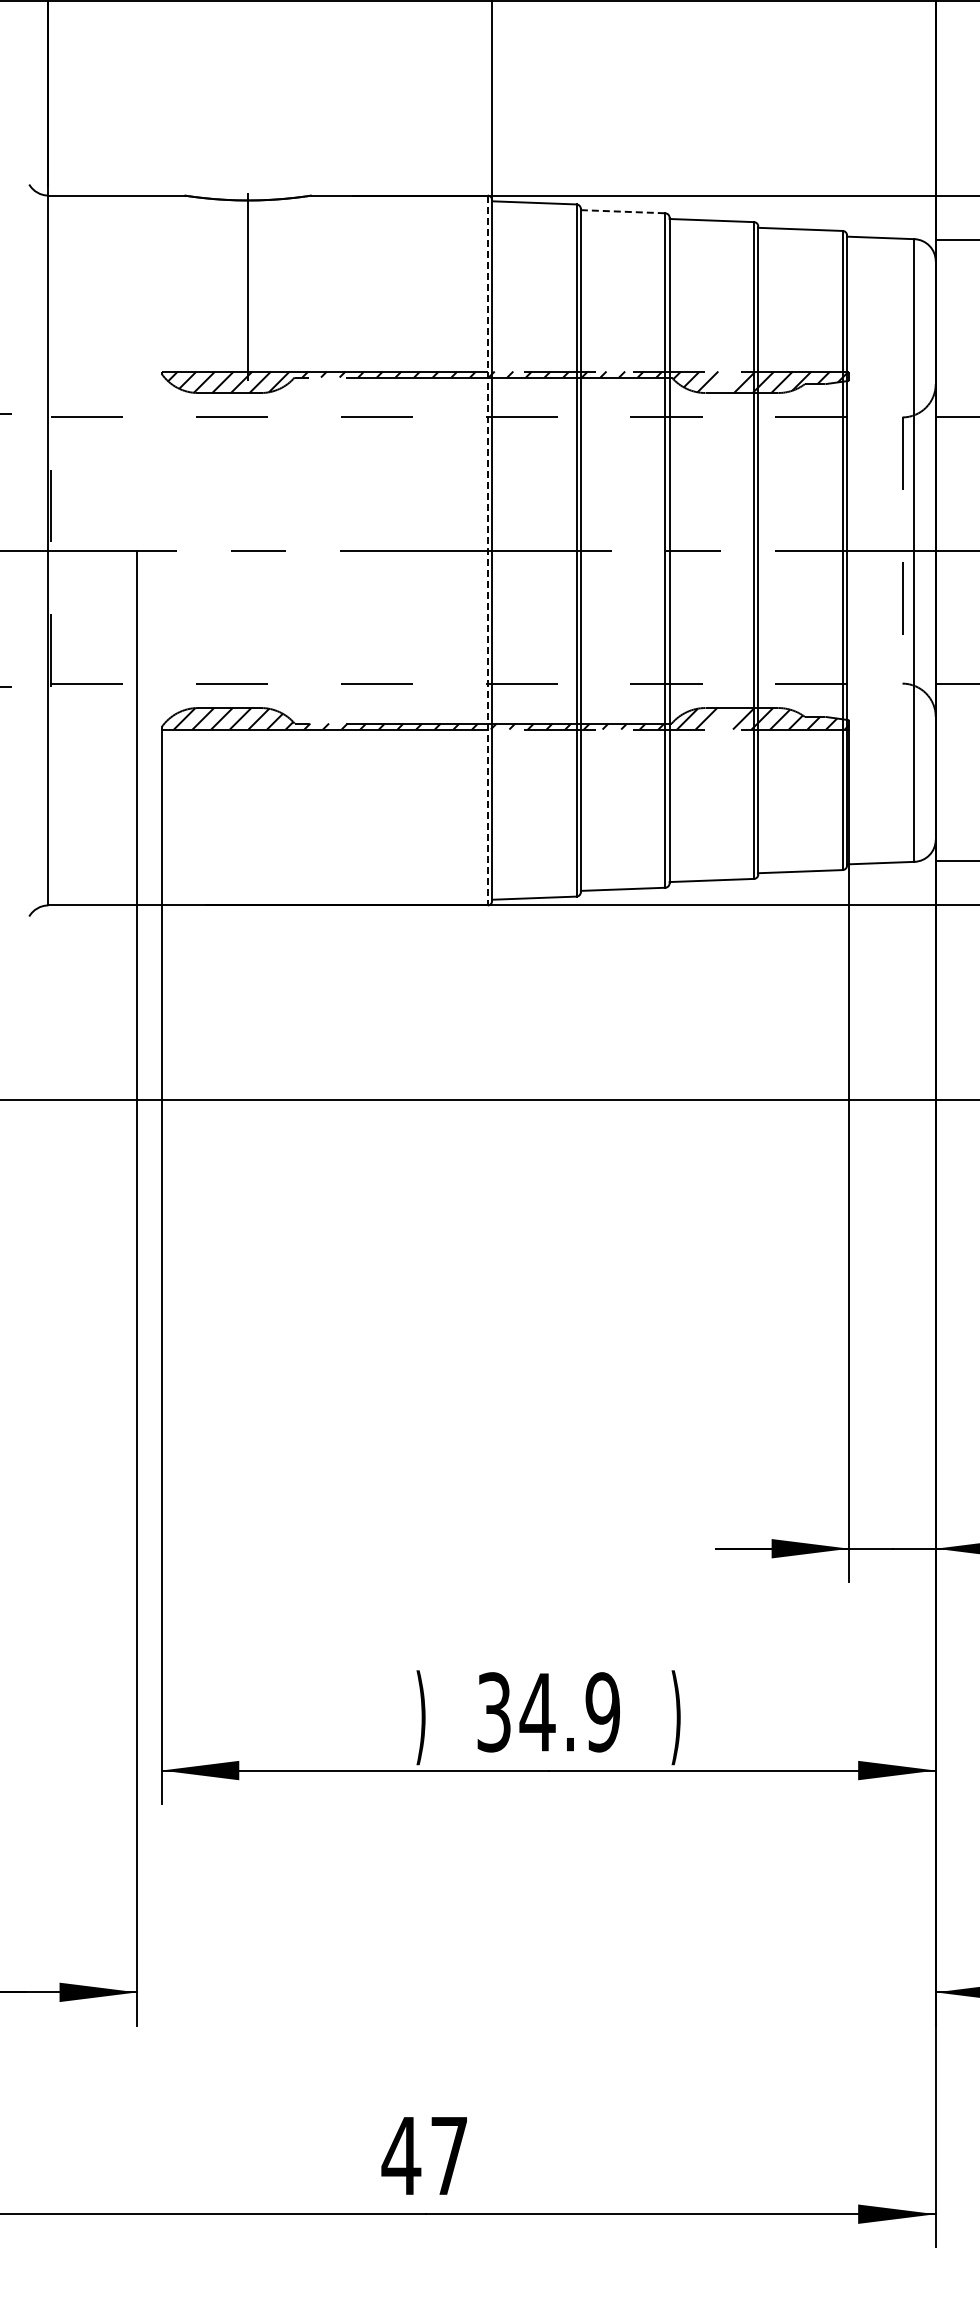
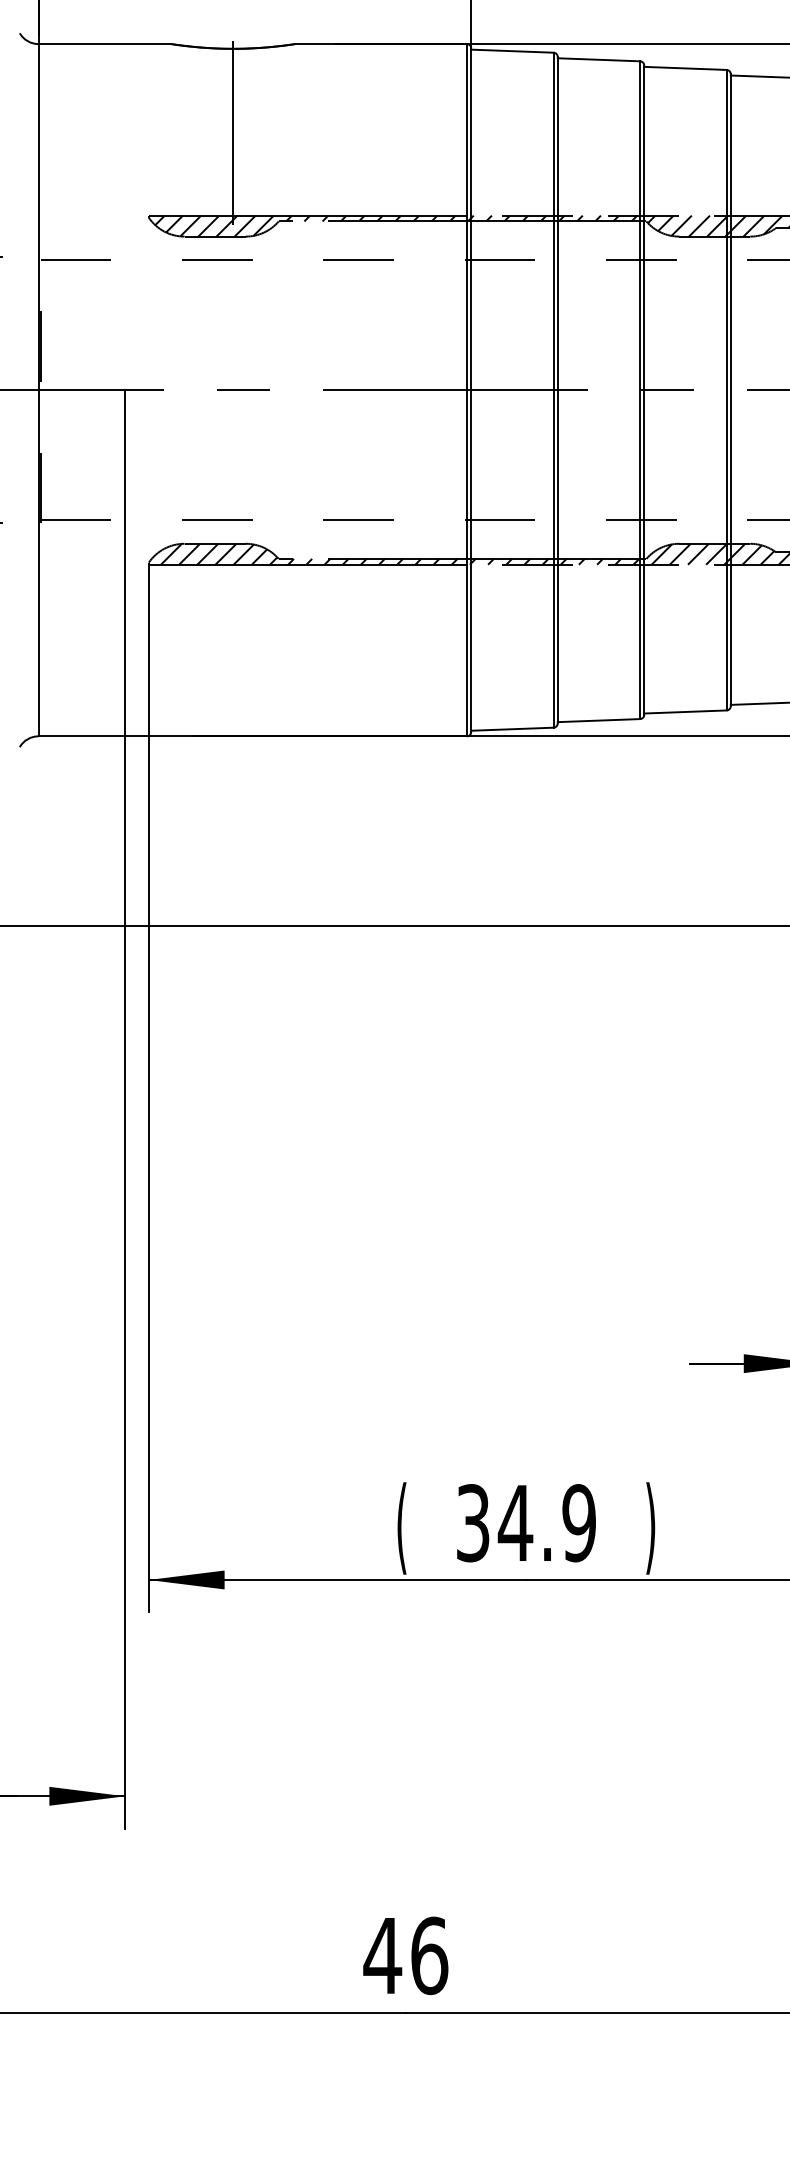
line: (623, 211) -> (599, 59), dashed -> solid
line: (725, 382) -> (698, 226), added
line: (487, 550) -> (466, 390), dashed -> solid
line: (724, 718) -> (697, 554), added
text: (420, 1717) -> (401, 1528), ) -> (
text: (449, 2155) -> (429, 1955), 47 -> 46

